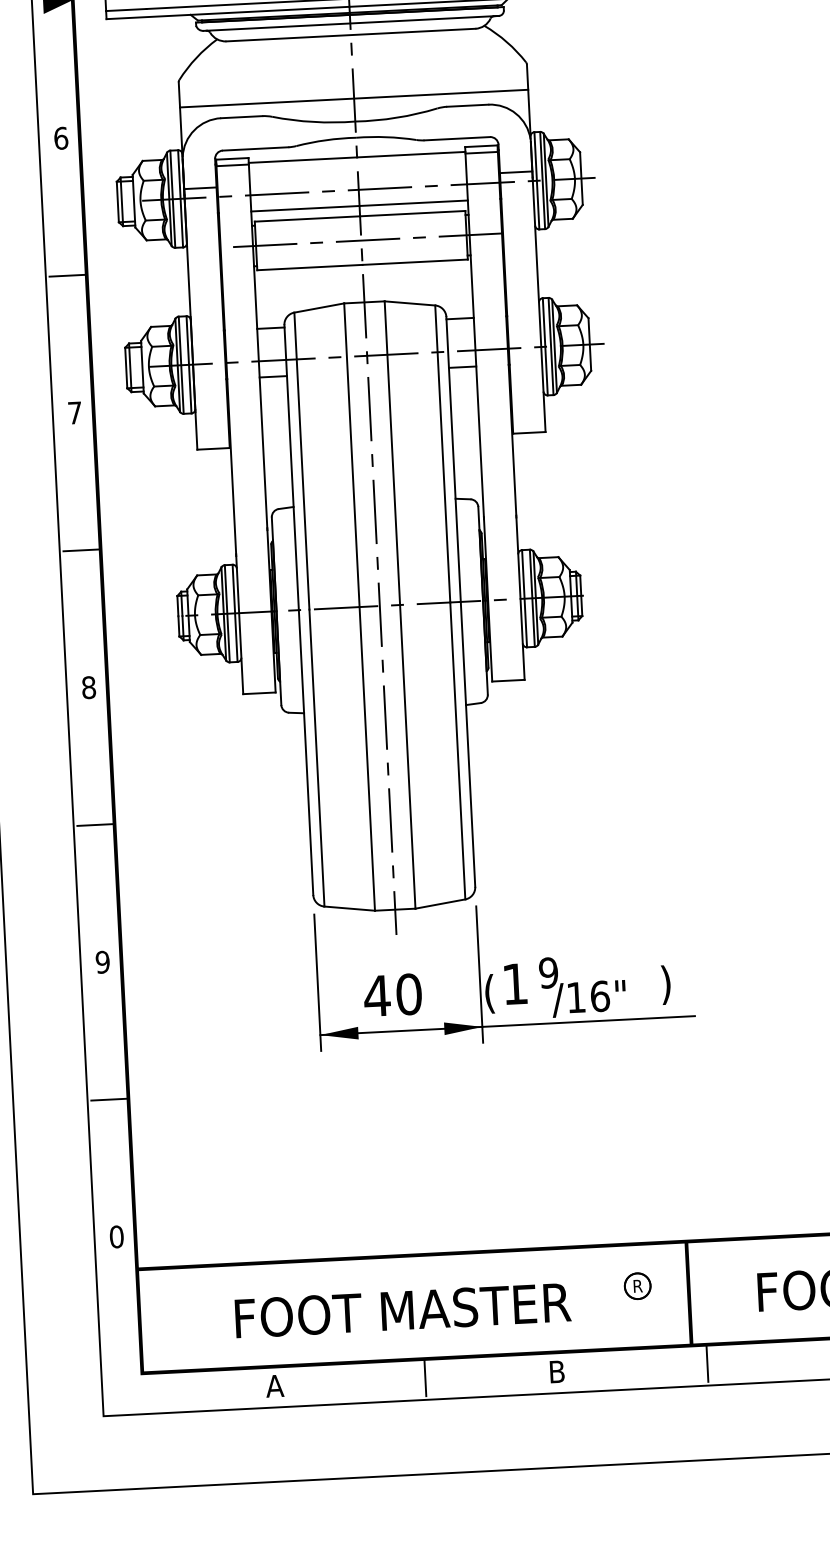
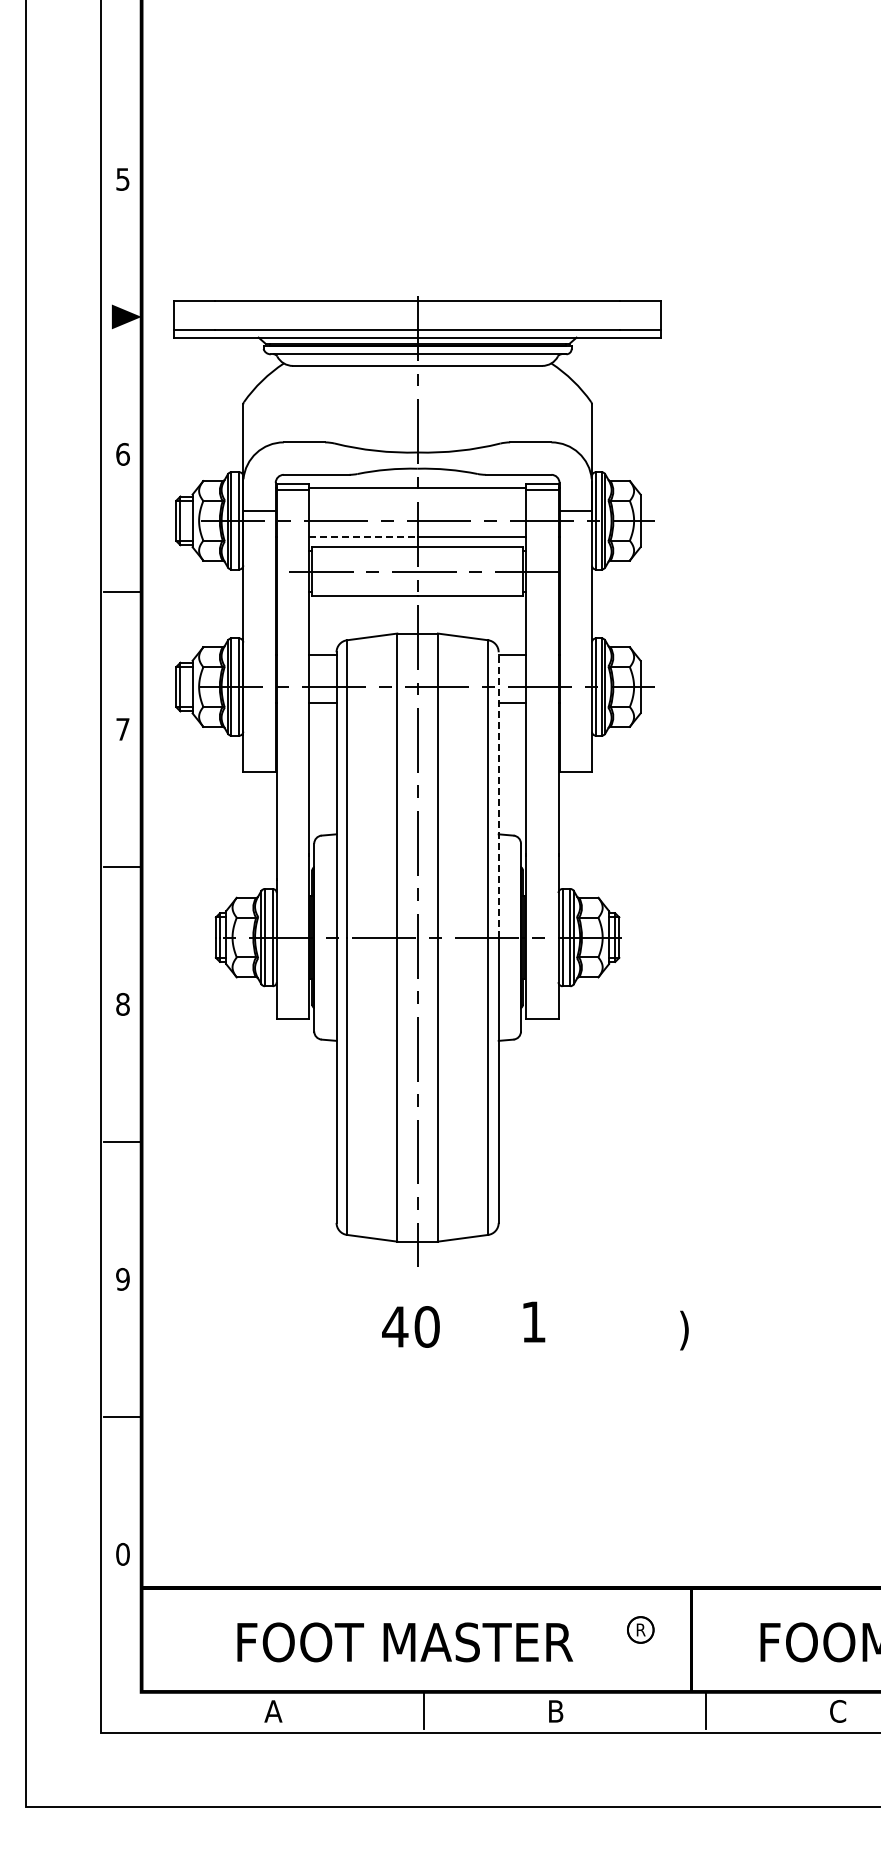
line: (354, 98) -> (417, 429), removed
line: (305, 209) -> (363, 537), solid -> dashed
line: (453, 459) -> (498, 794), solid -> dashed
part: (492, 973) -> (511, 1310), removed

